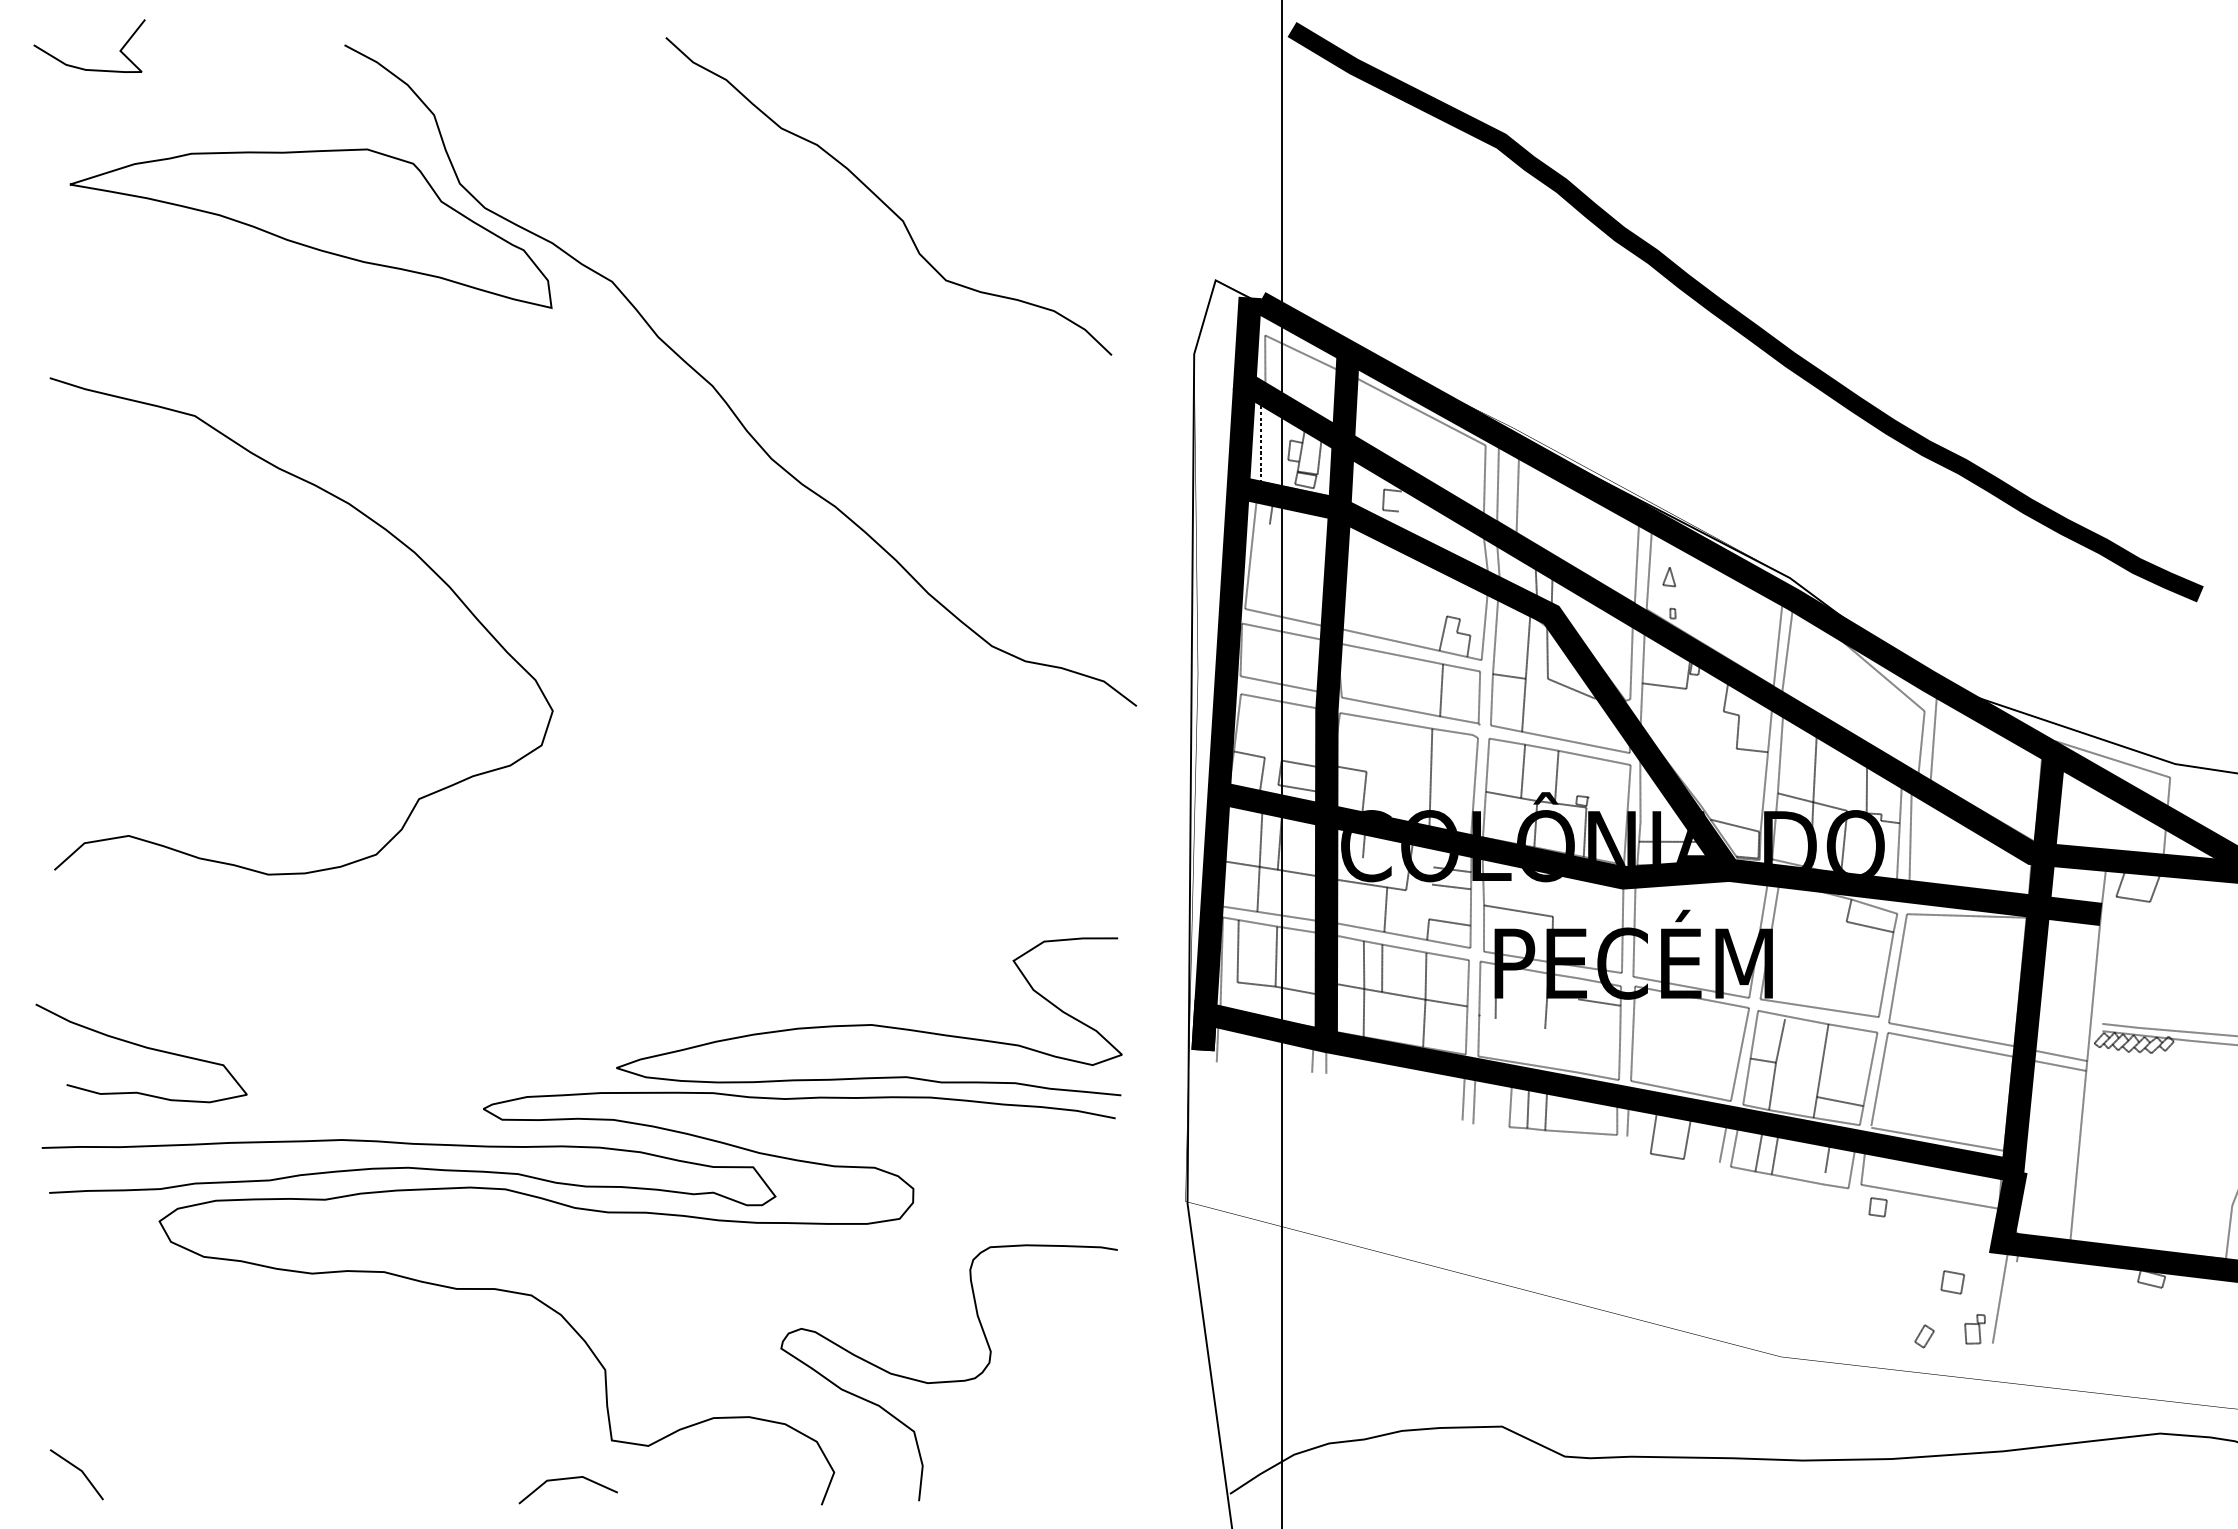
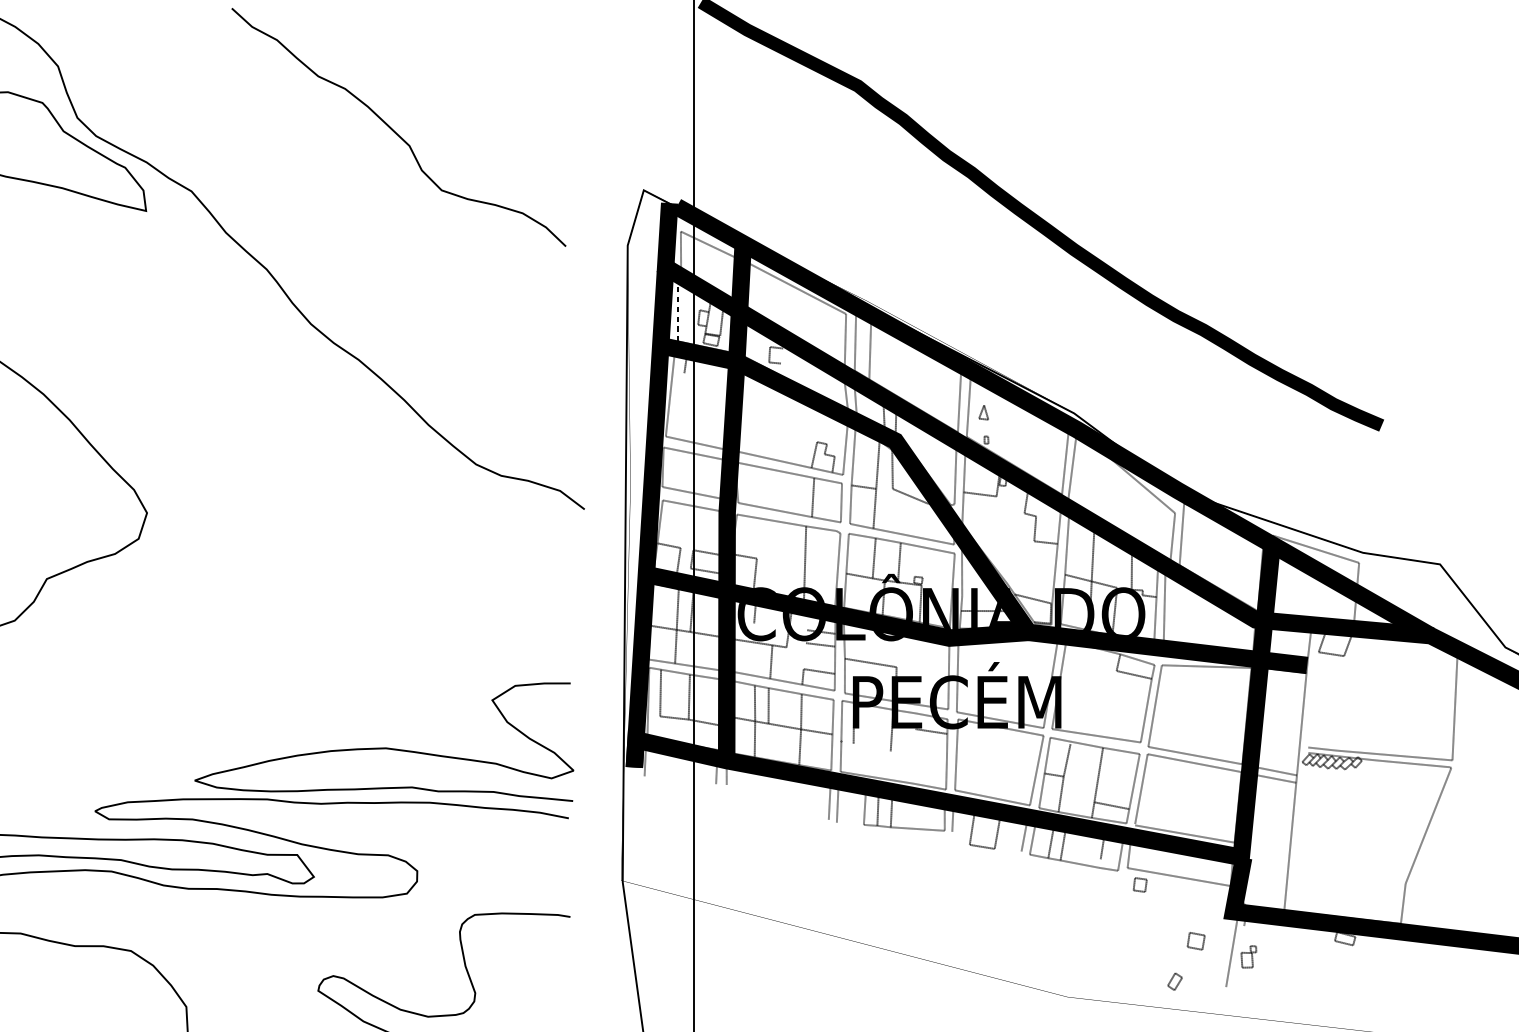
part: (1974, 1329) -> (1248, 957), moved

